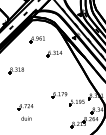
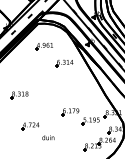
part: (16, 70) -> (19, 95), moved
text: (26, 118) -> (48, 137), moved

